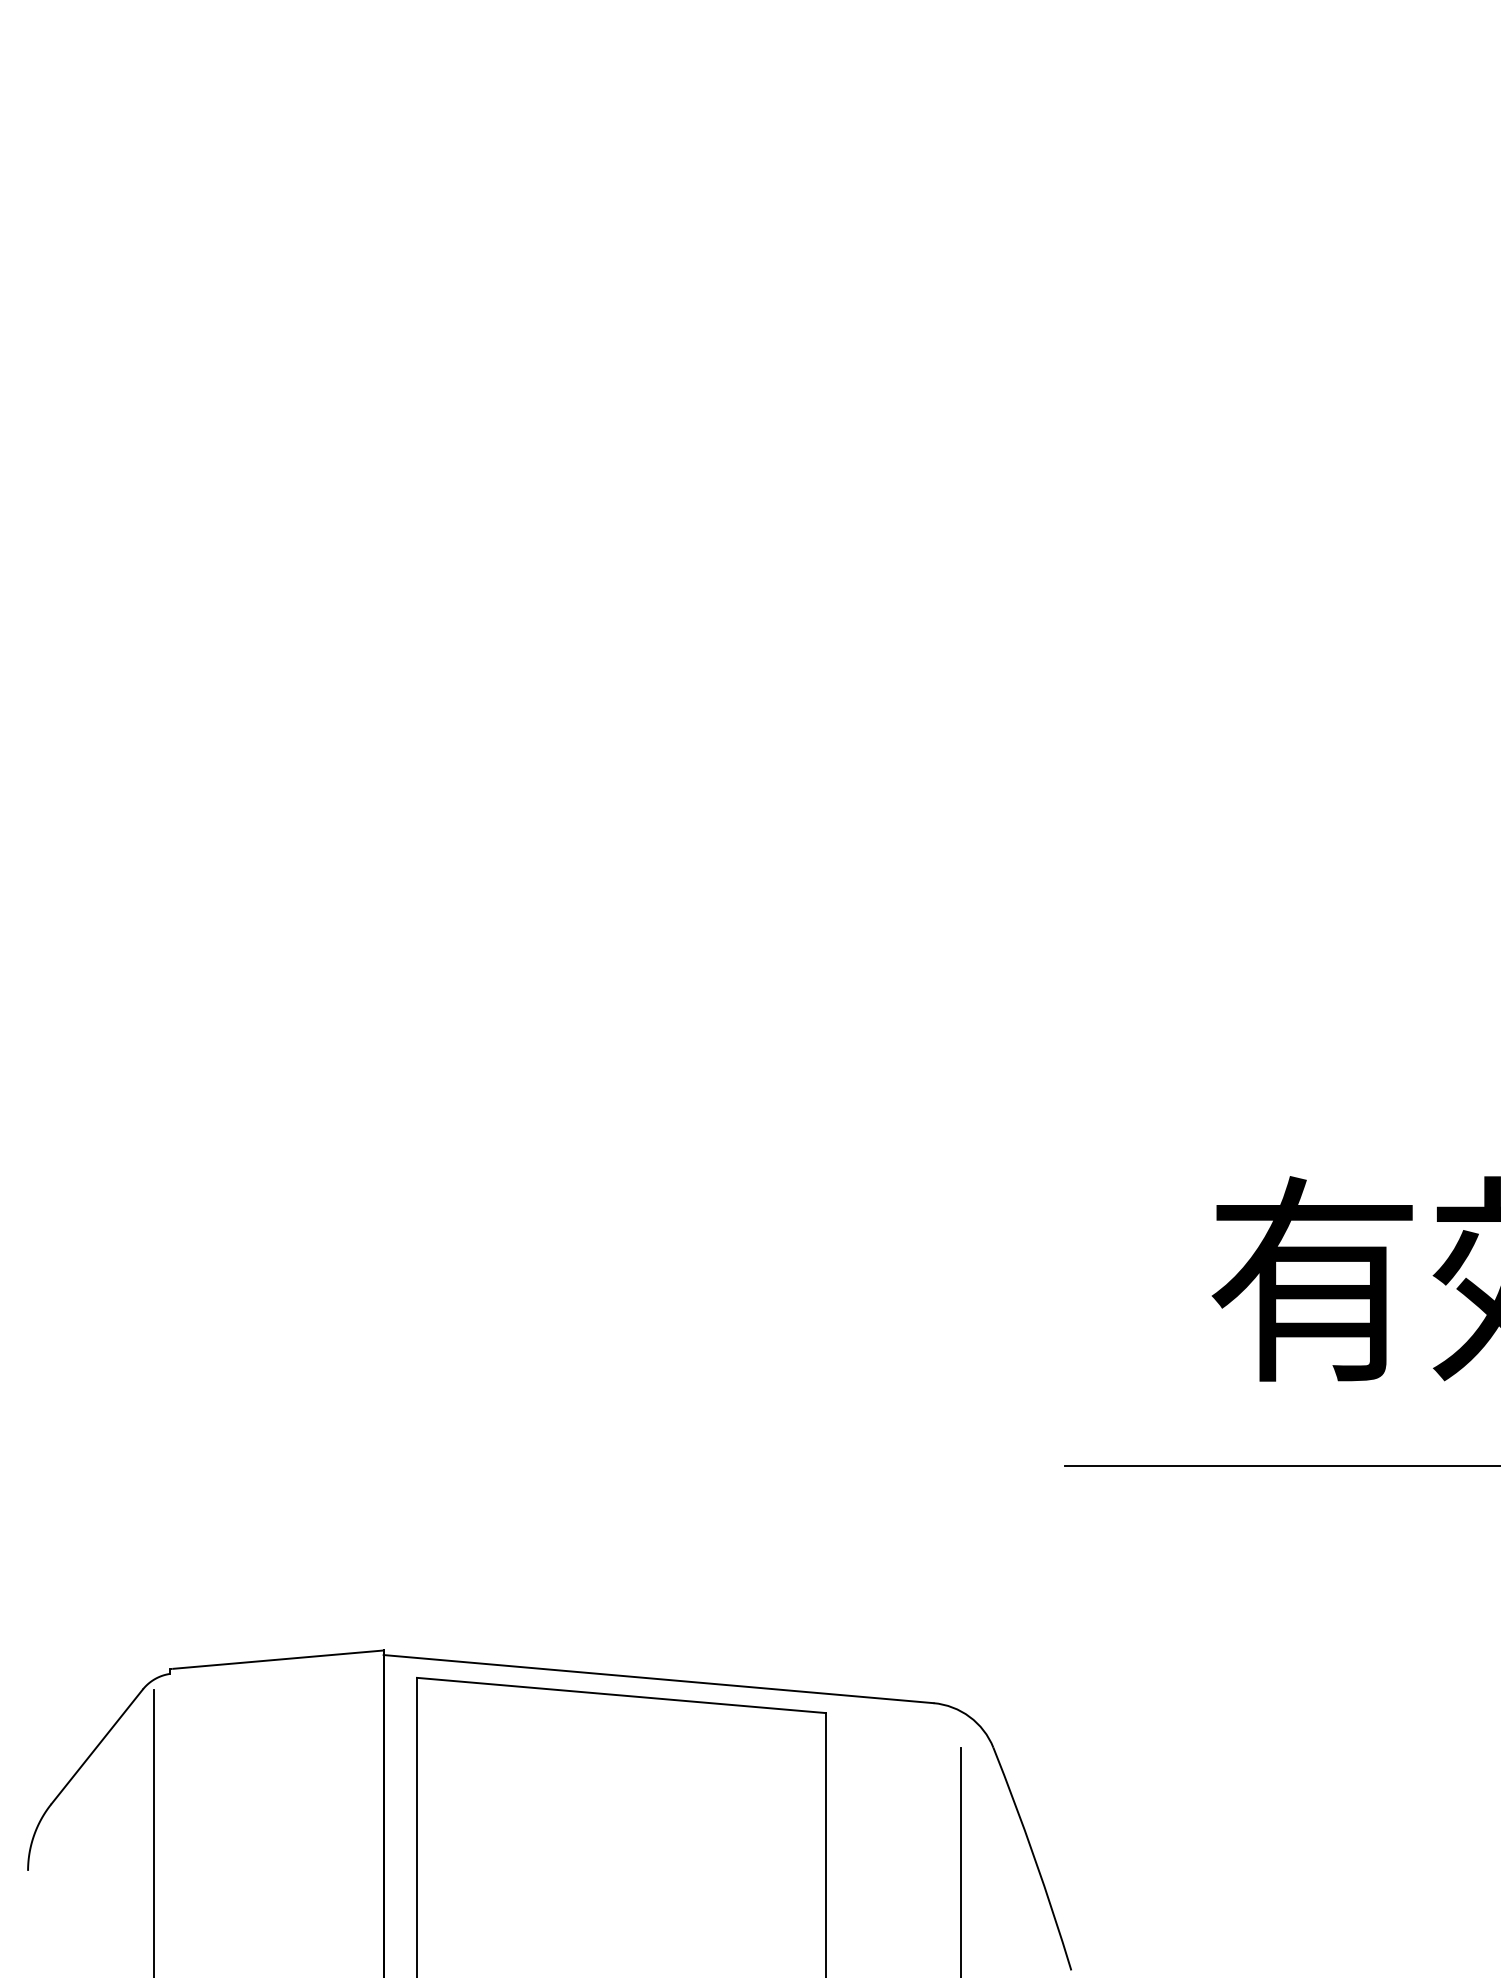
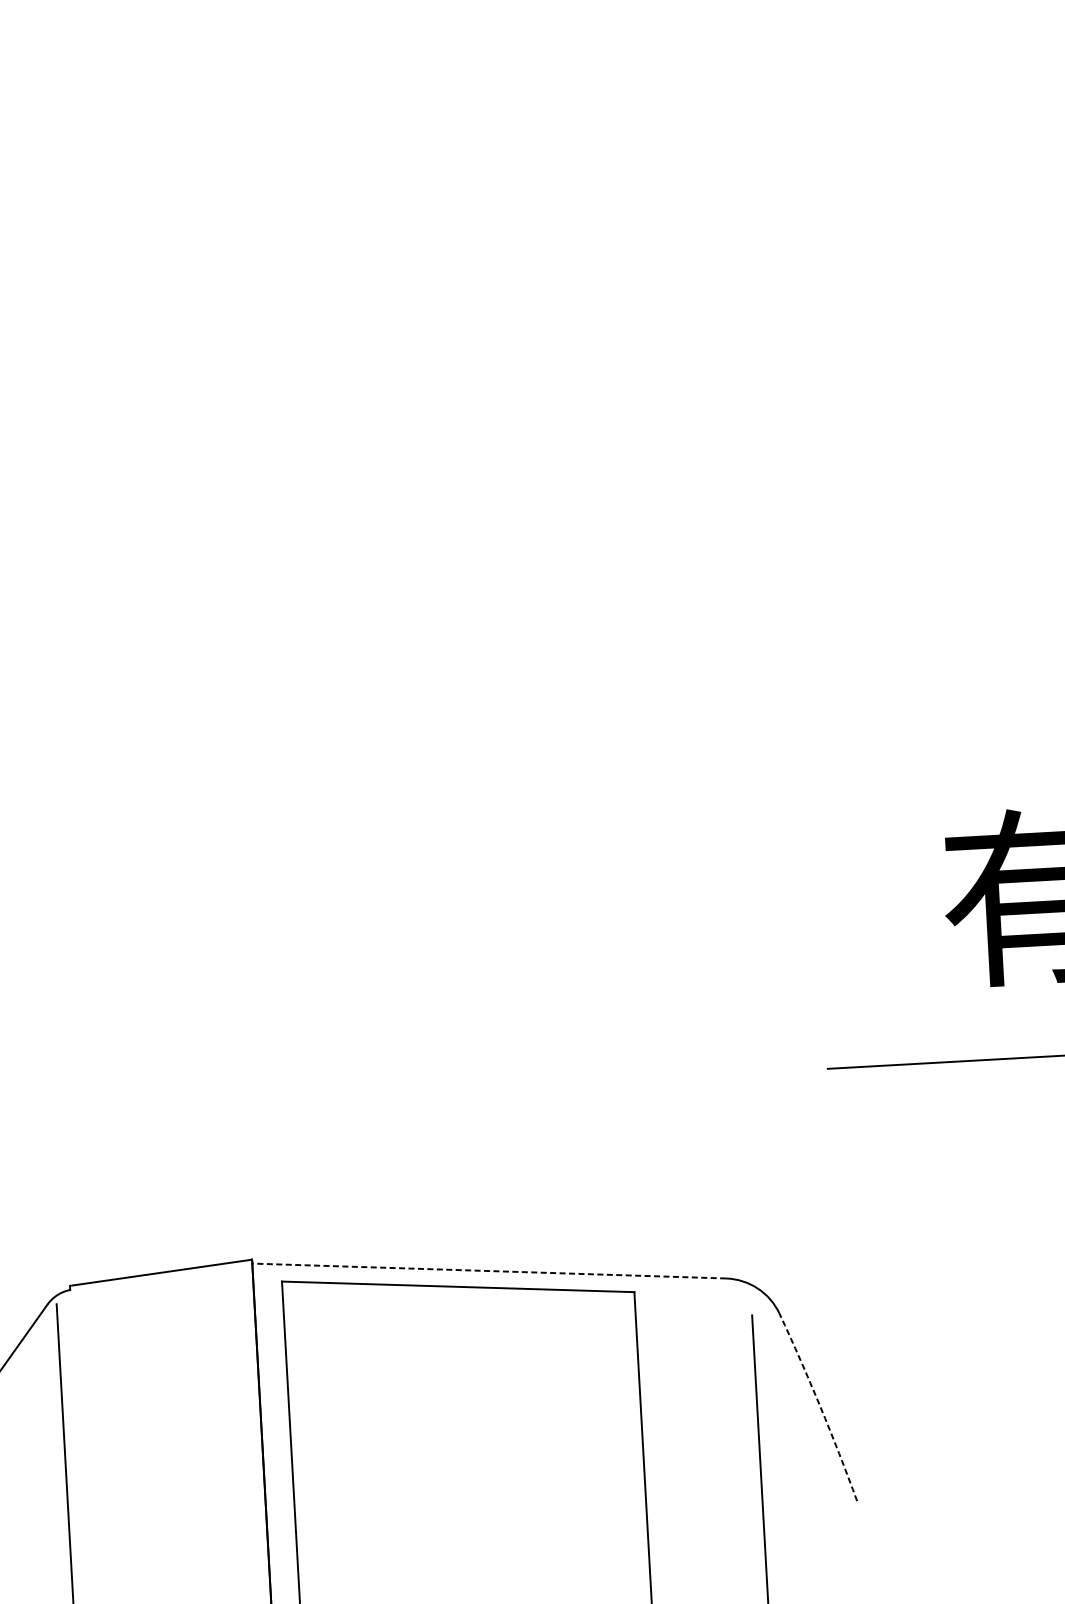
line: (658, 1679) -> (489, 1271), solid -> dashed
arc: (1034, 1858) -> (820, 1406), solid -> dashed

